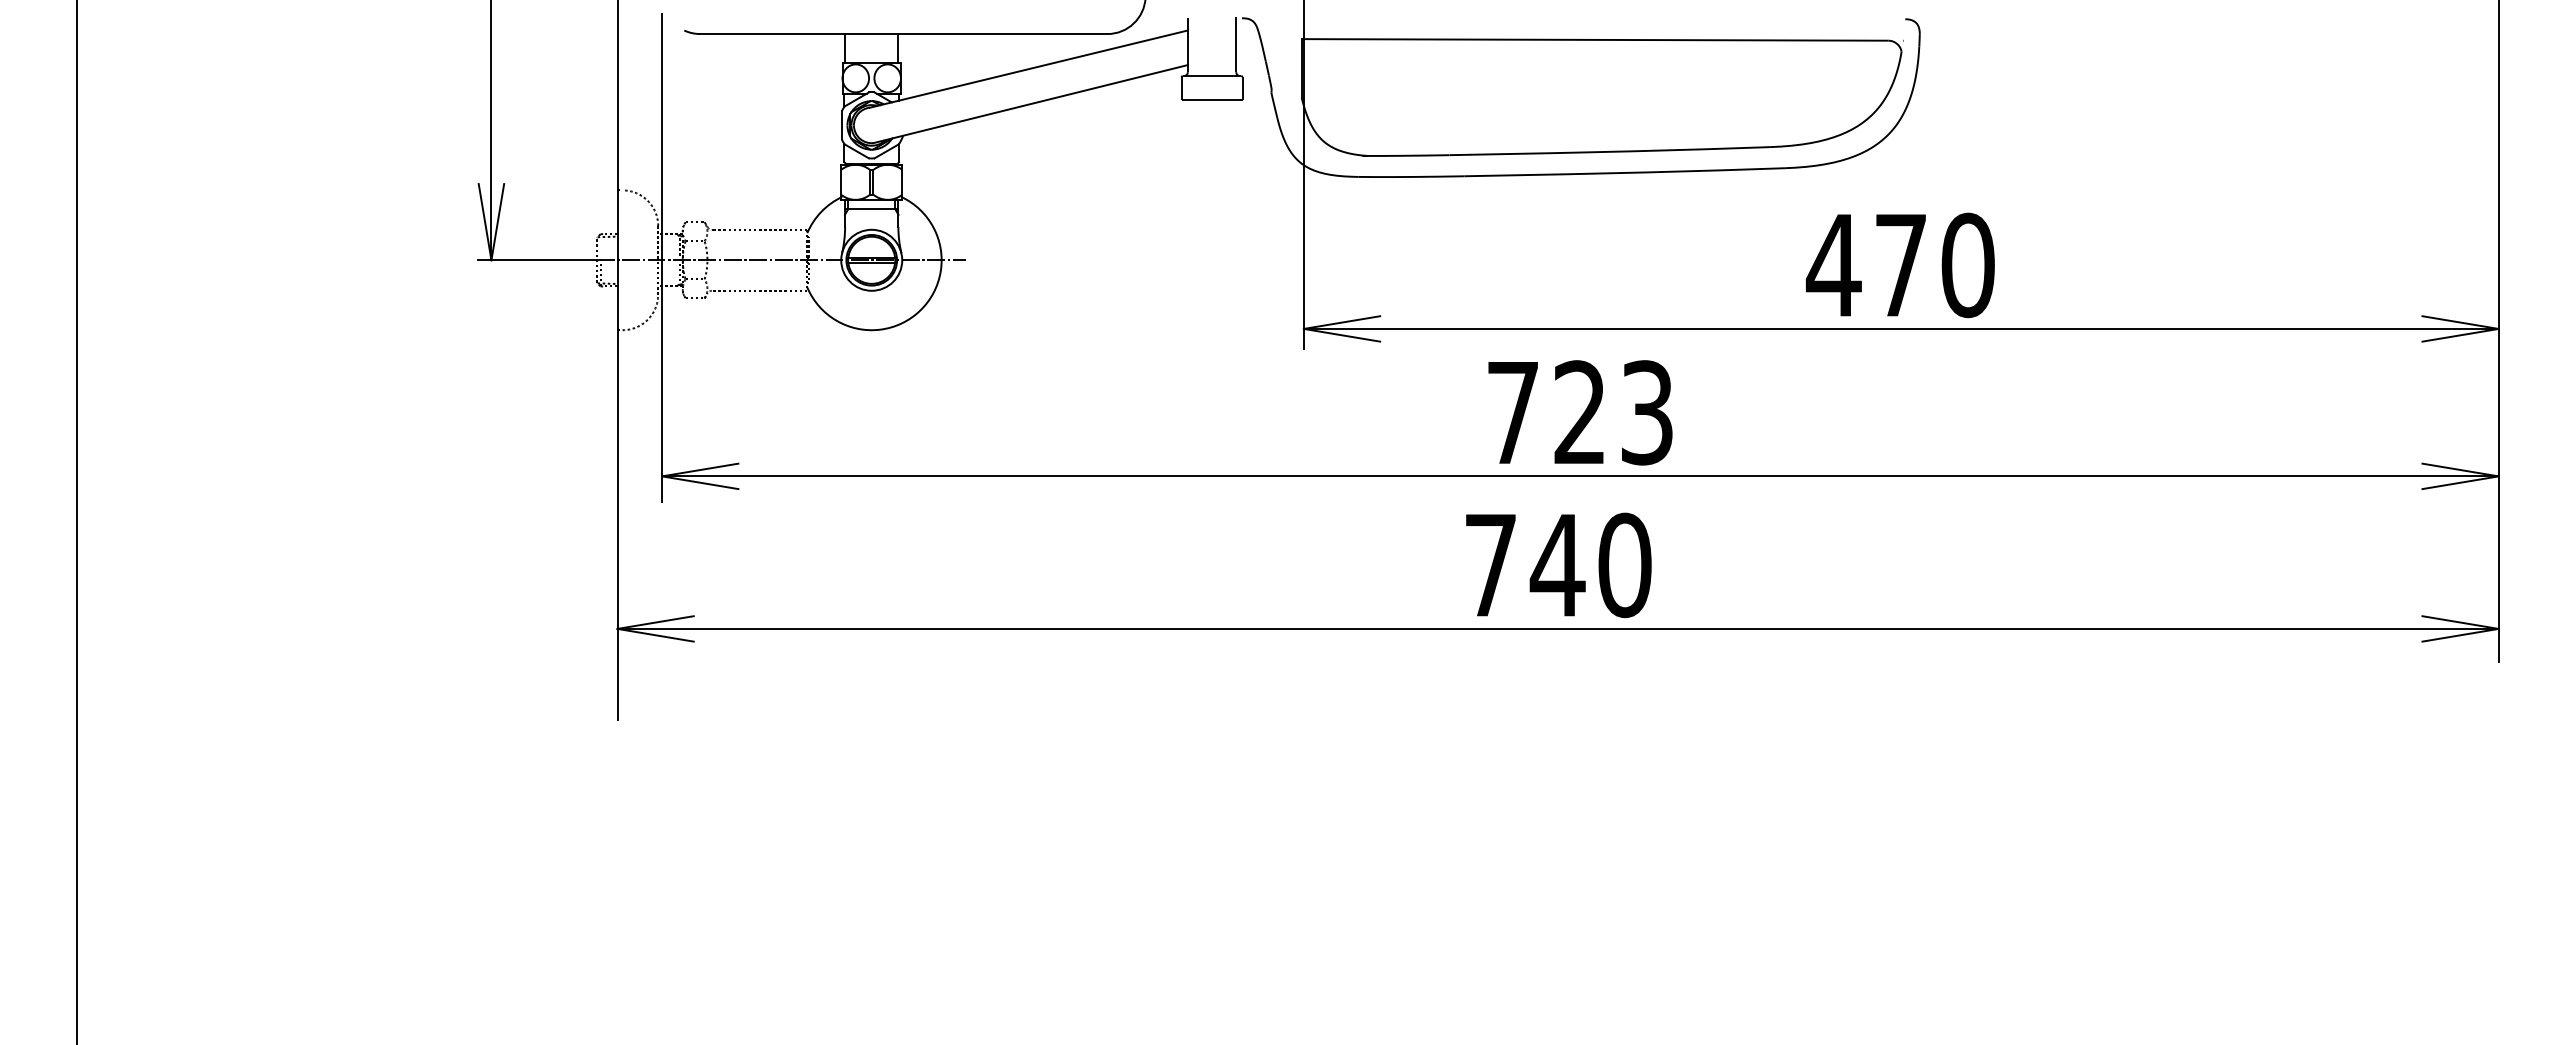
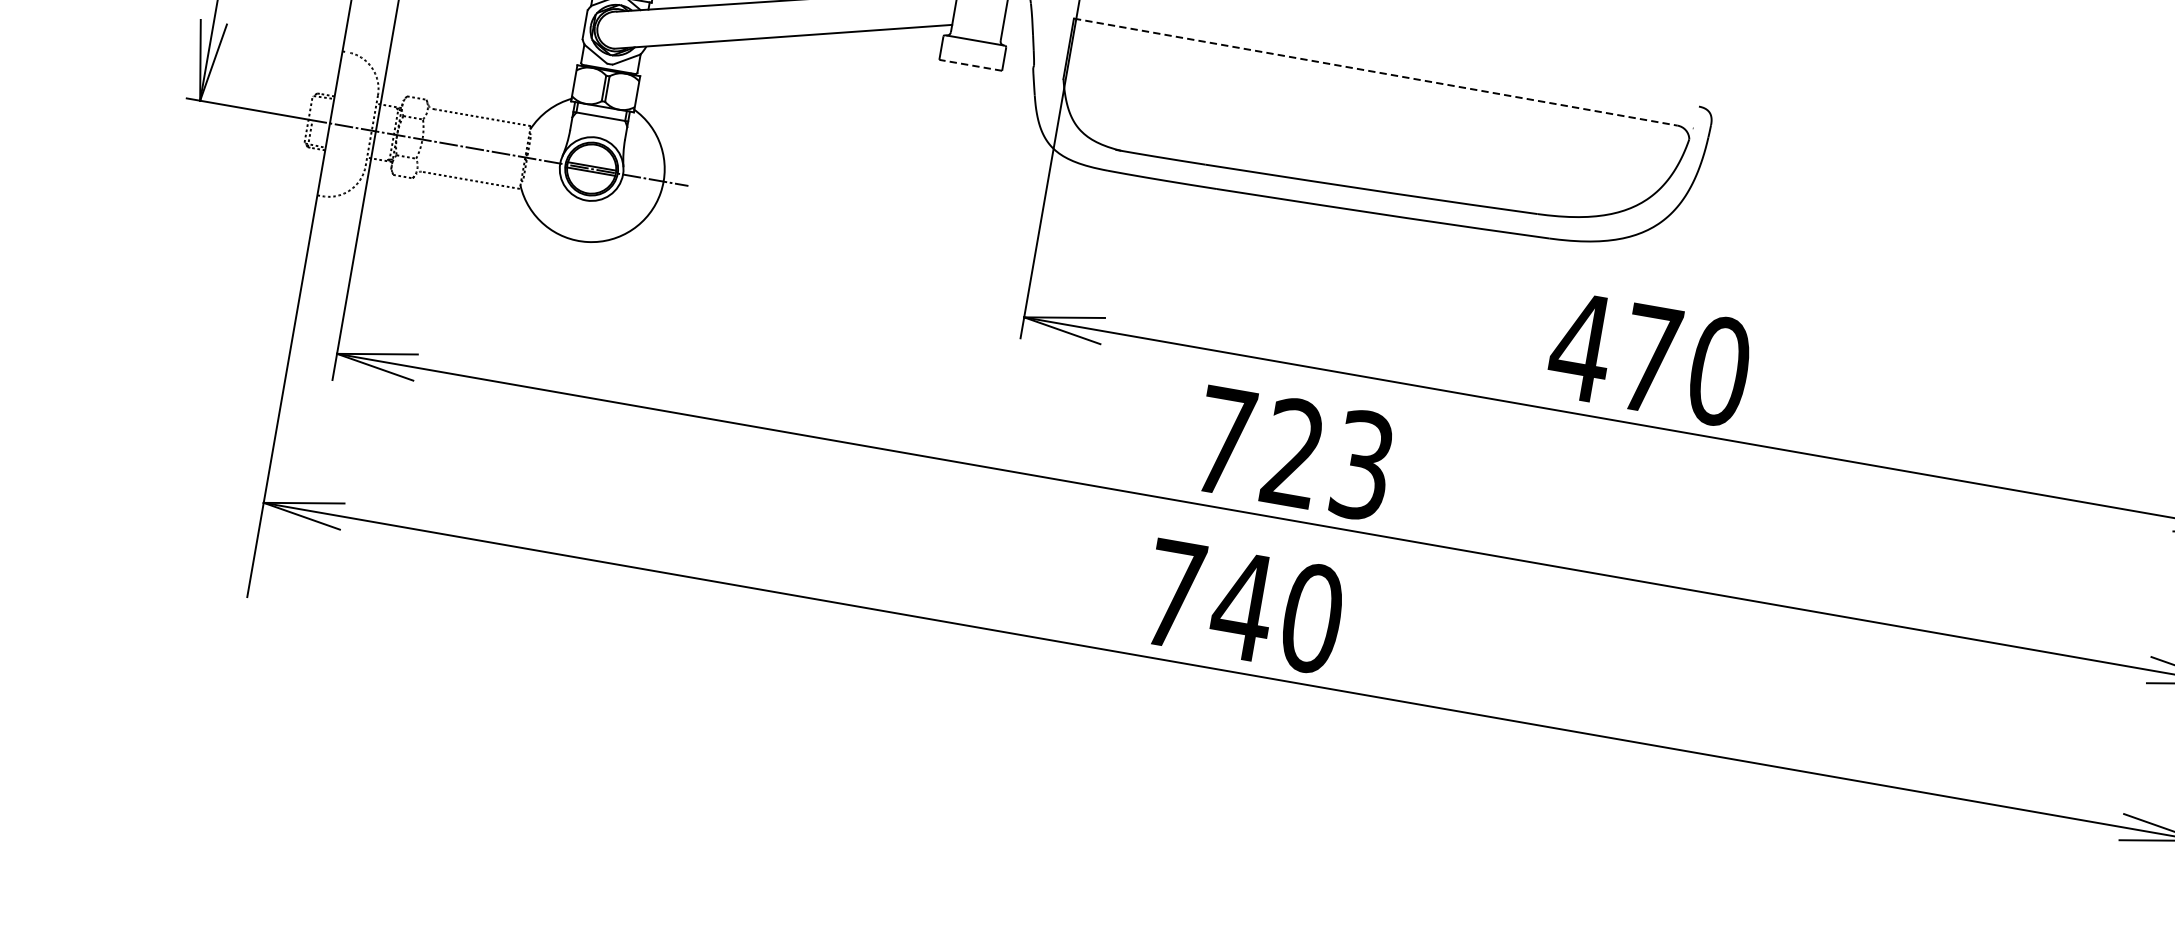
line: (1595, 39) -> (1376, 71), solid -> dashed
line: (1212, 100) -> (971, 65), solid -> dashed

